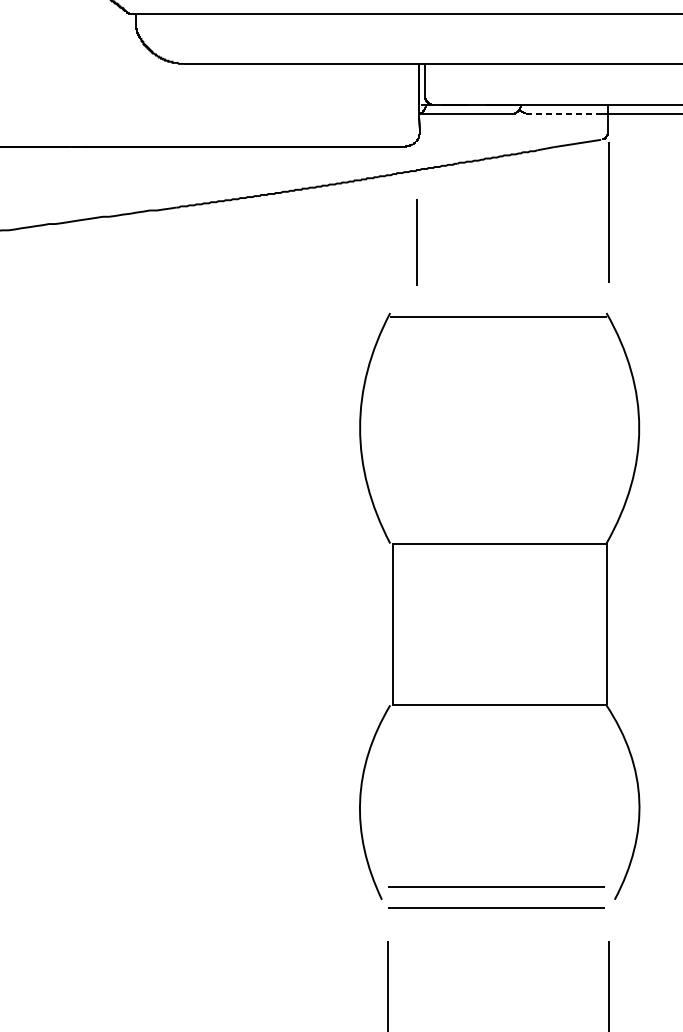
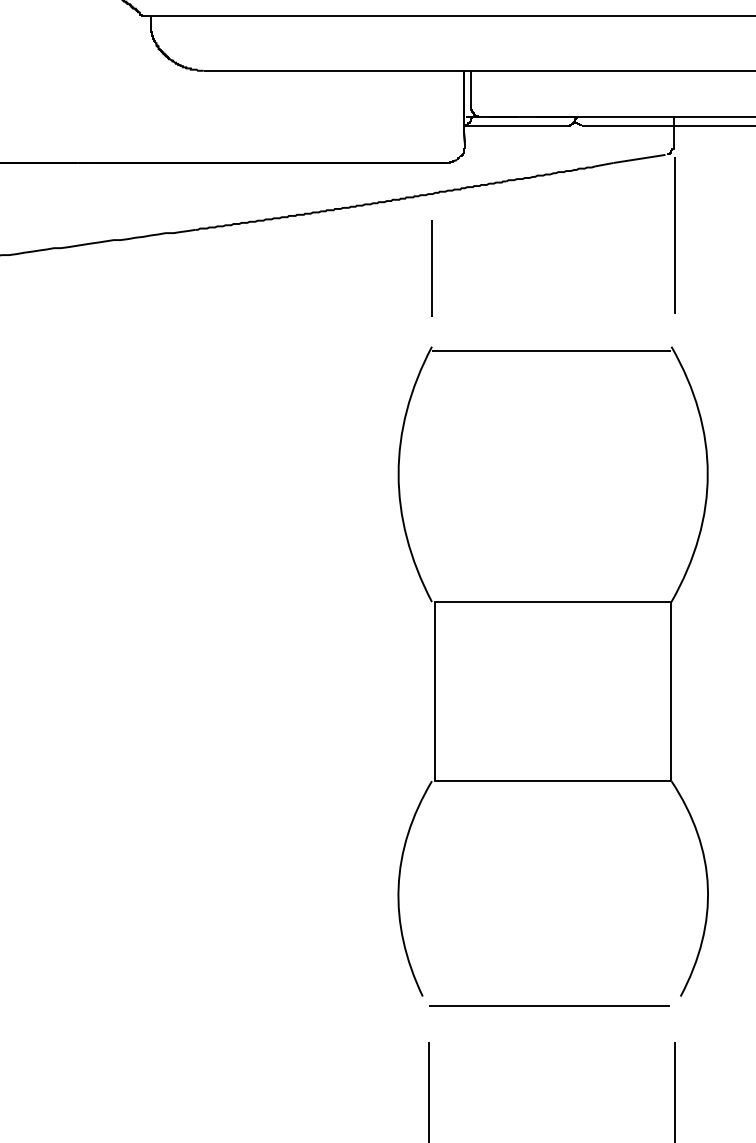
line: (562, 114) -> (622, 126), dashed -> solid
line: (416, 242) -> (431, 268), moved
line: (496, 887) -> (549, 982), removed

